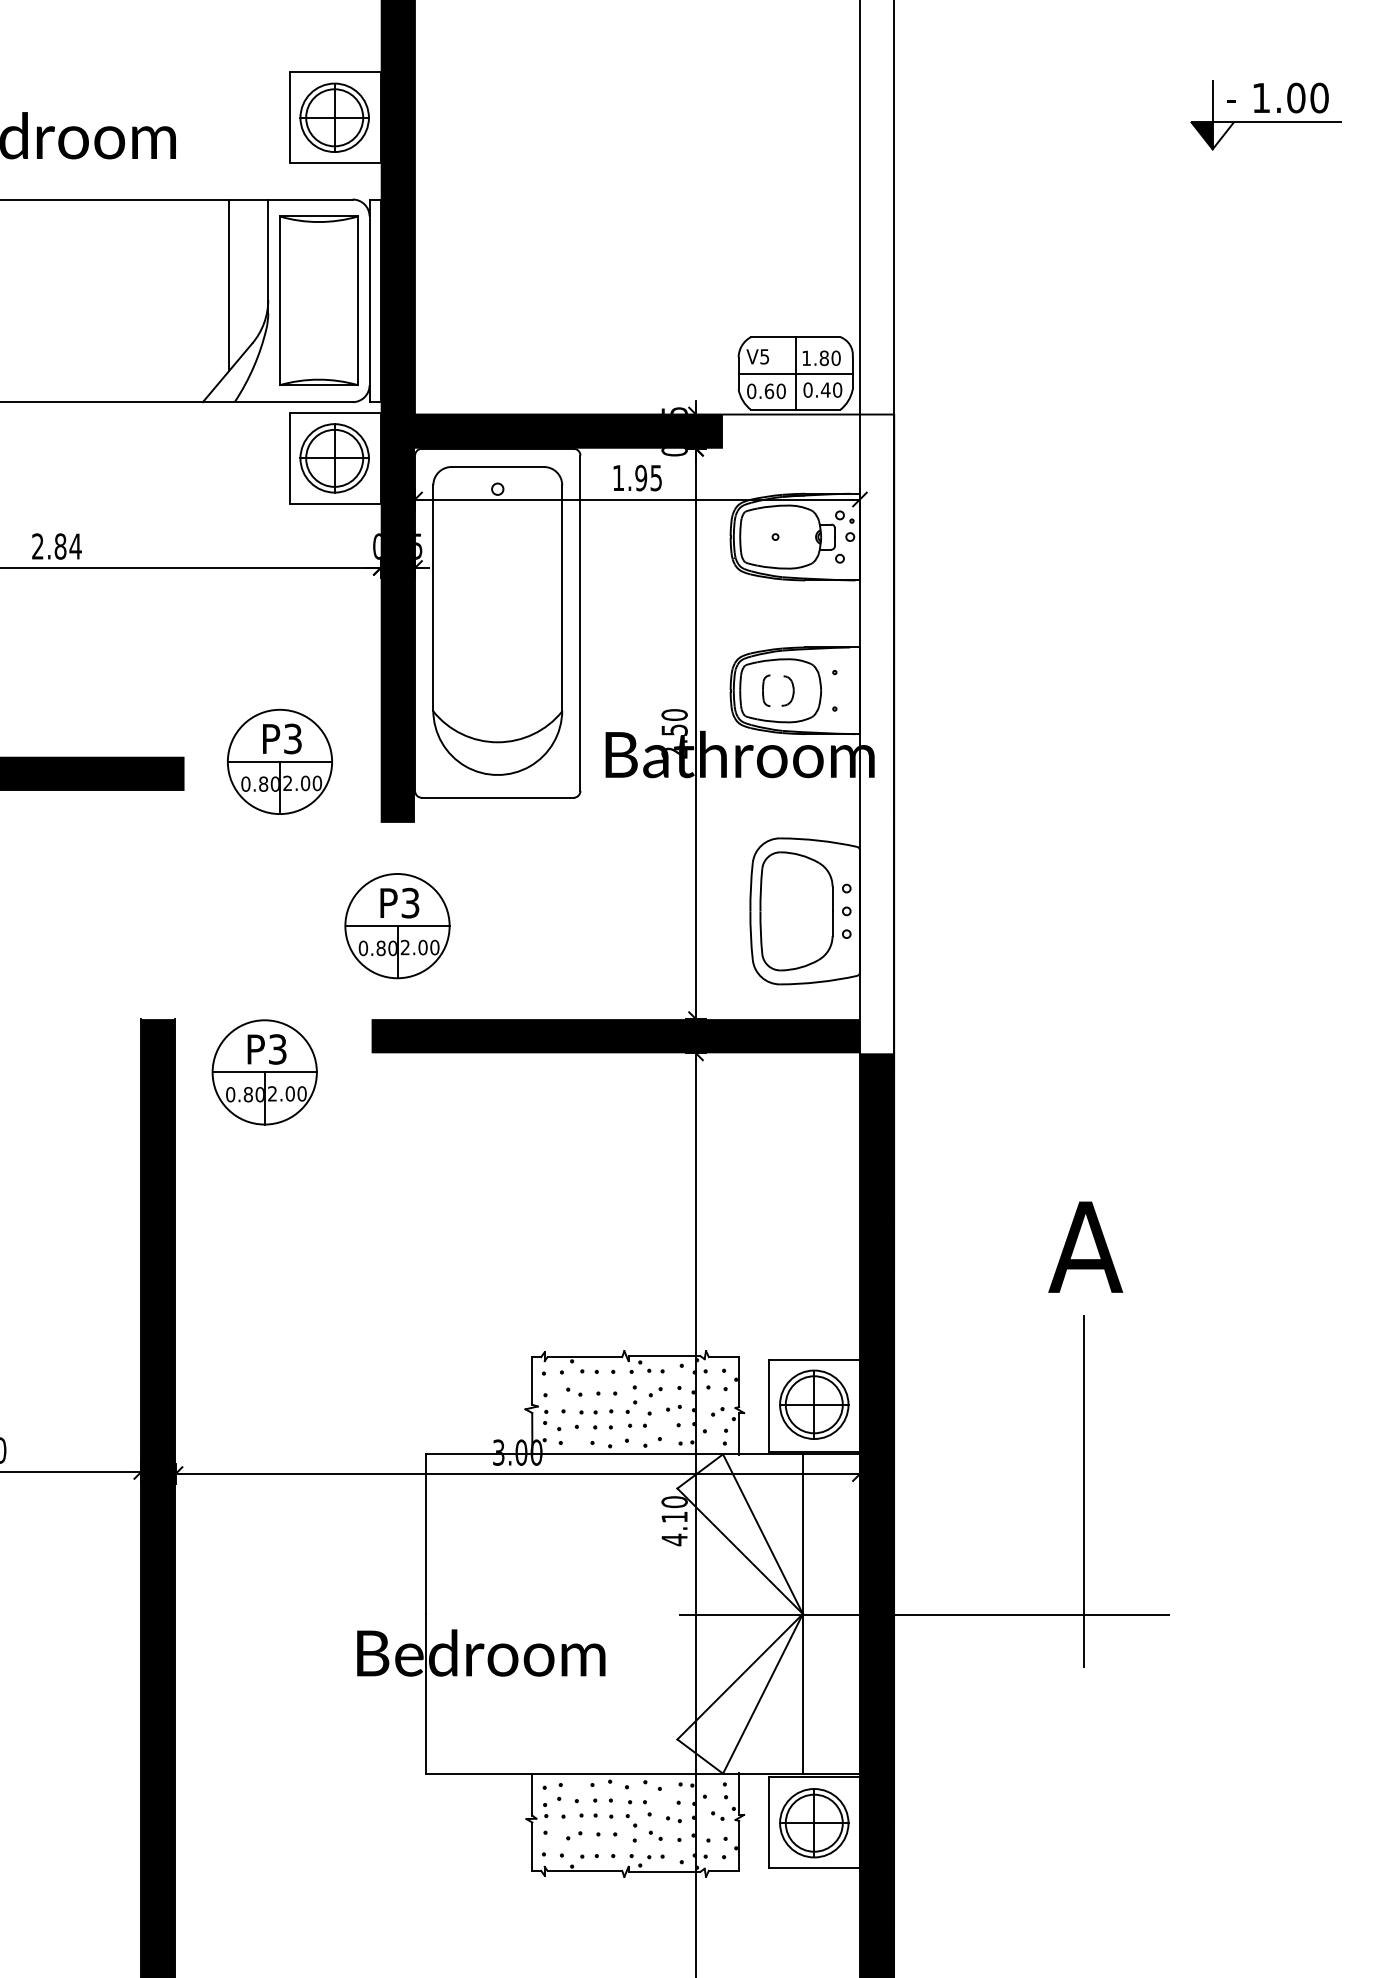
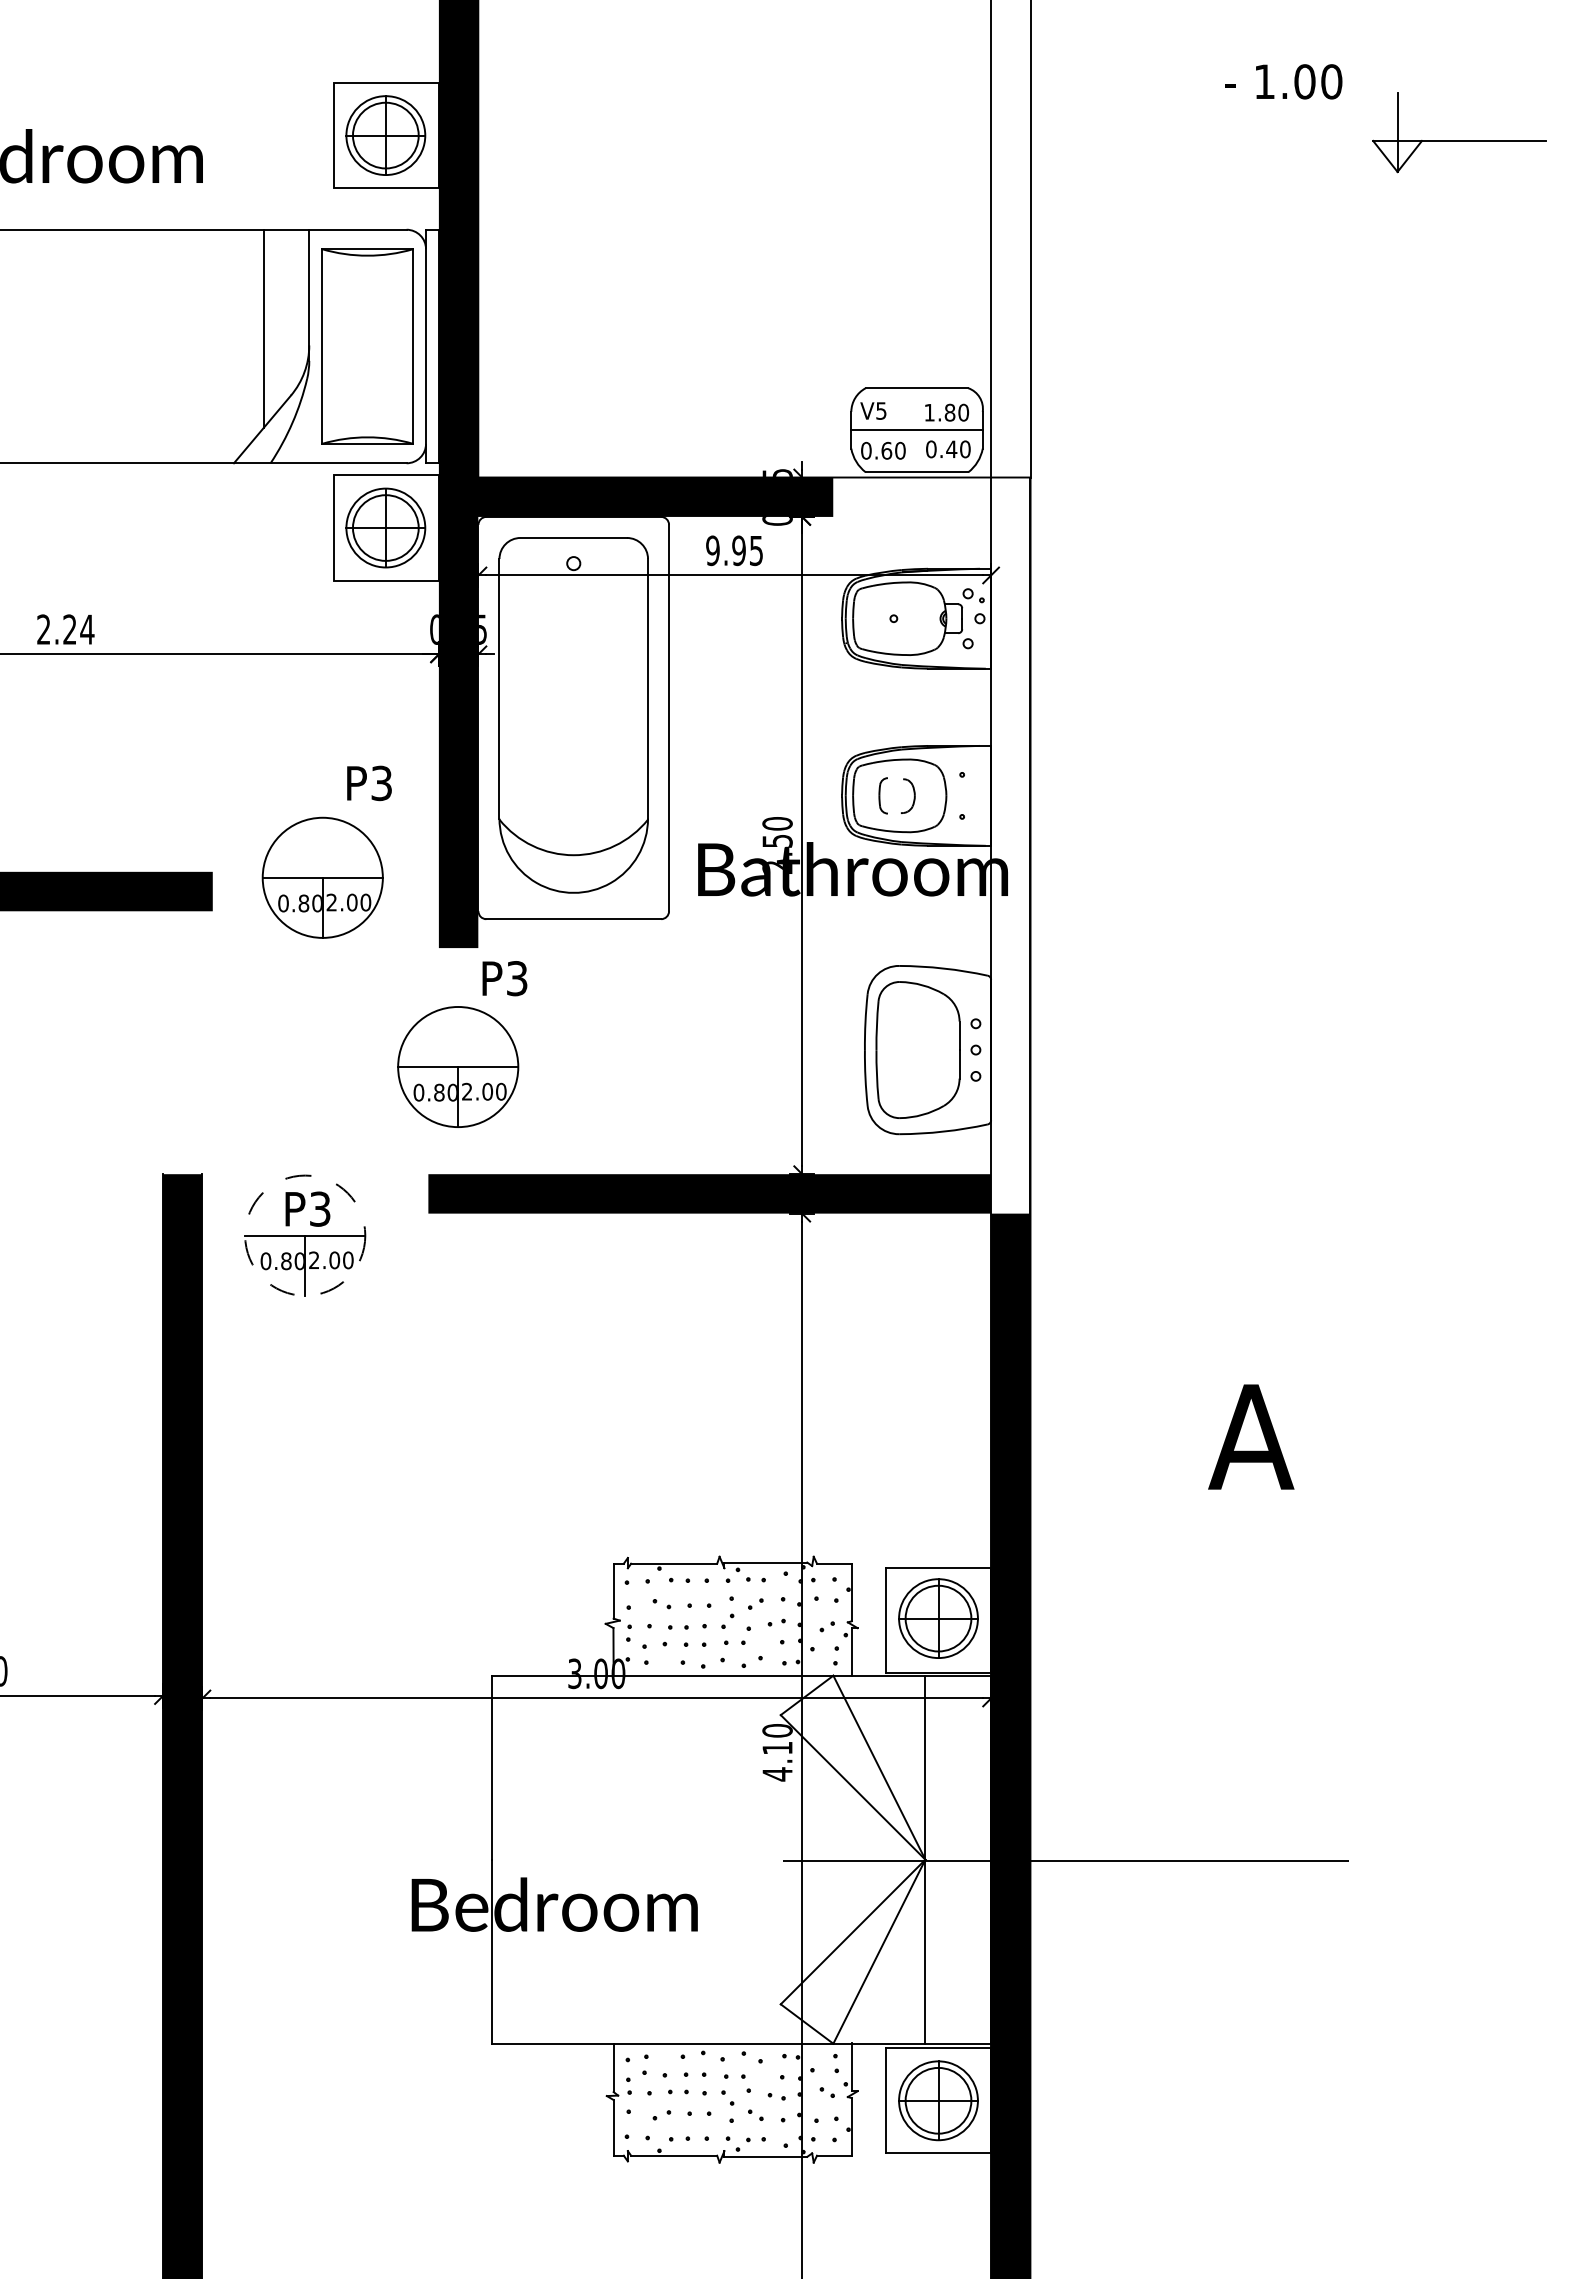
text: (1277, 97) -> (1283, 81), moved
fill: (1202, 135) -> (1385, 155), removed
line: (796, 373) -> (917, 430), removed
text: (618, 477) -> (712, 550), 1.95 -> 9.95
text: (60, 546) -> (69, 629), 2.84 -> 2.24
text: (282, 739) -> (369, 783), moved
text: (399, 903) -> (504, 978), moved
circle: (264, 1072) -> (305, 1235), solid -> dashed
line: (1084, 1491) -> (1249, 1718), removed

